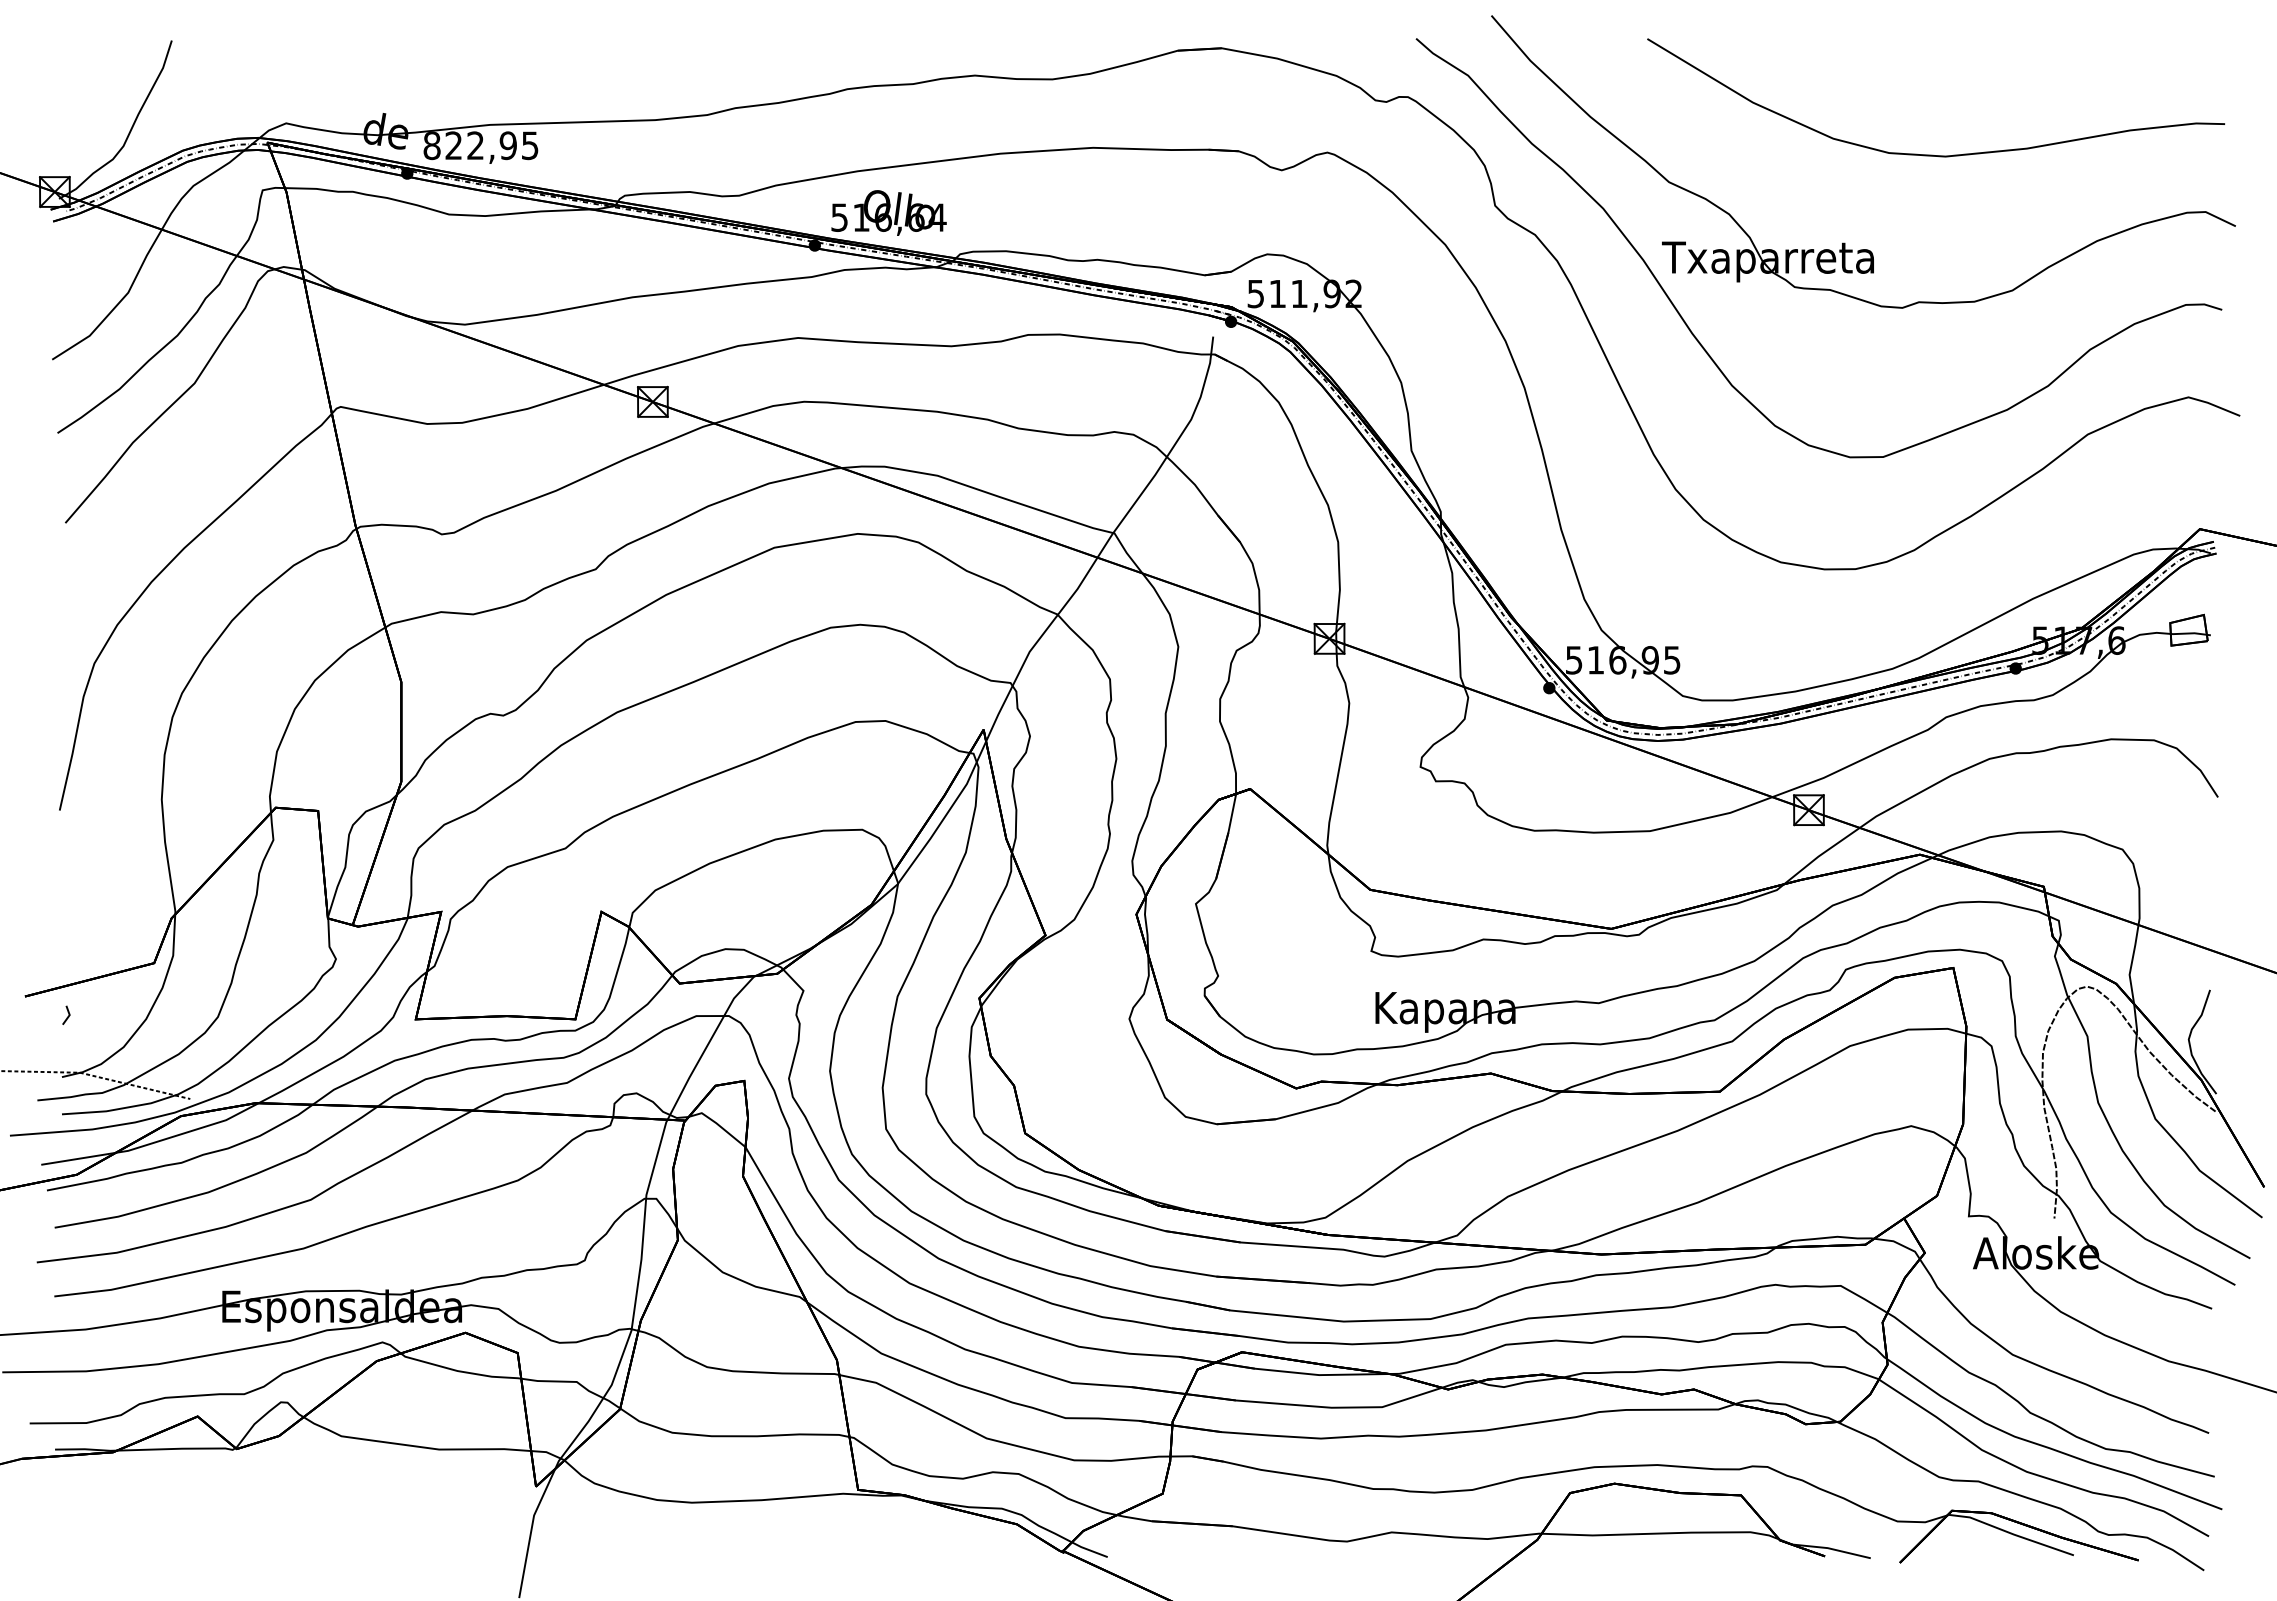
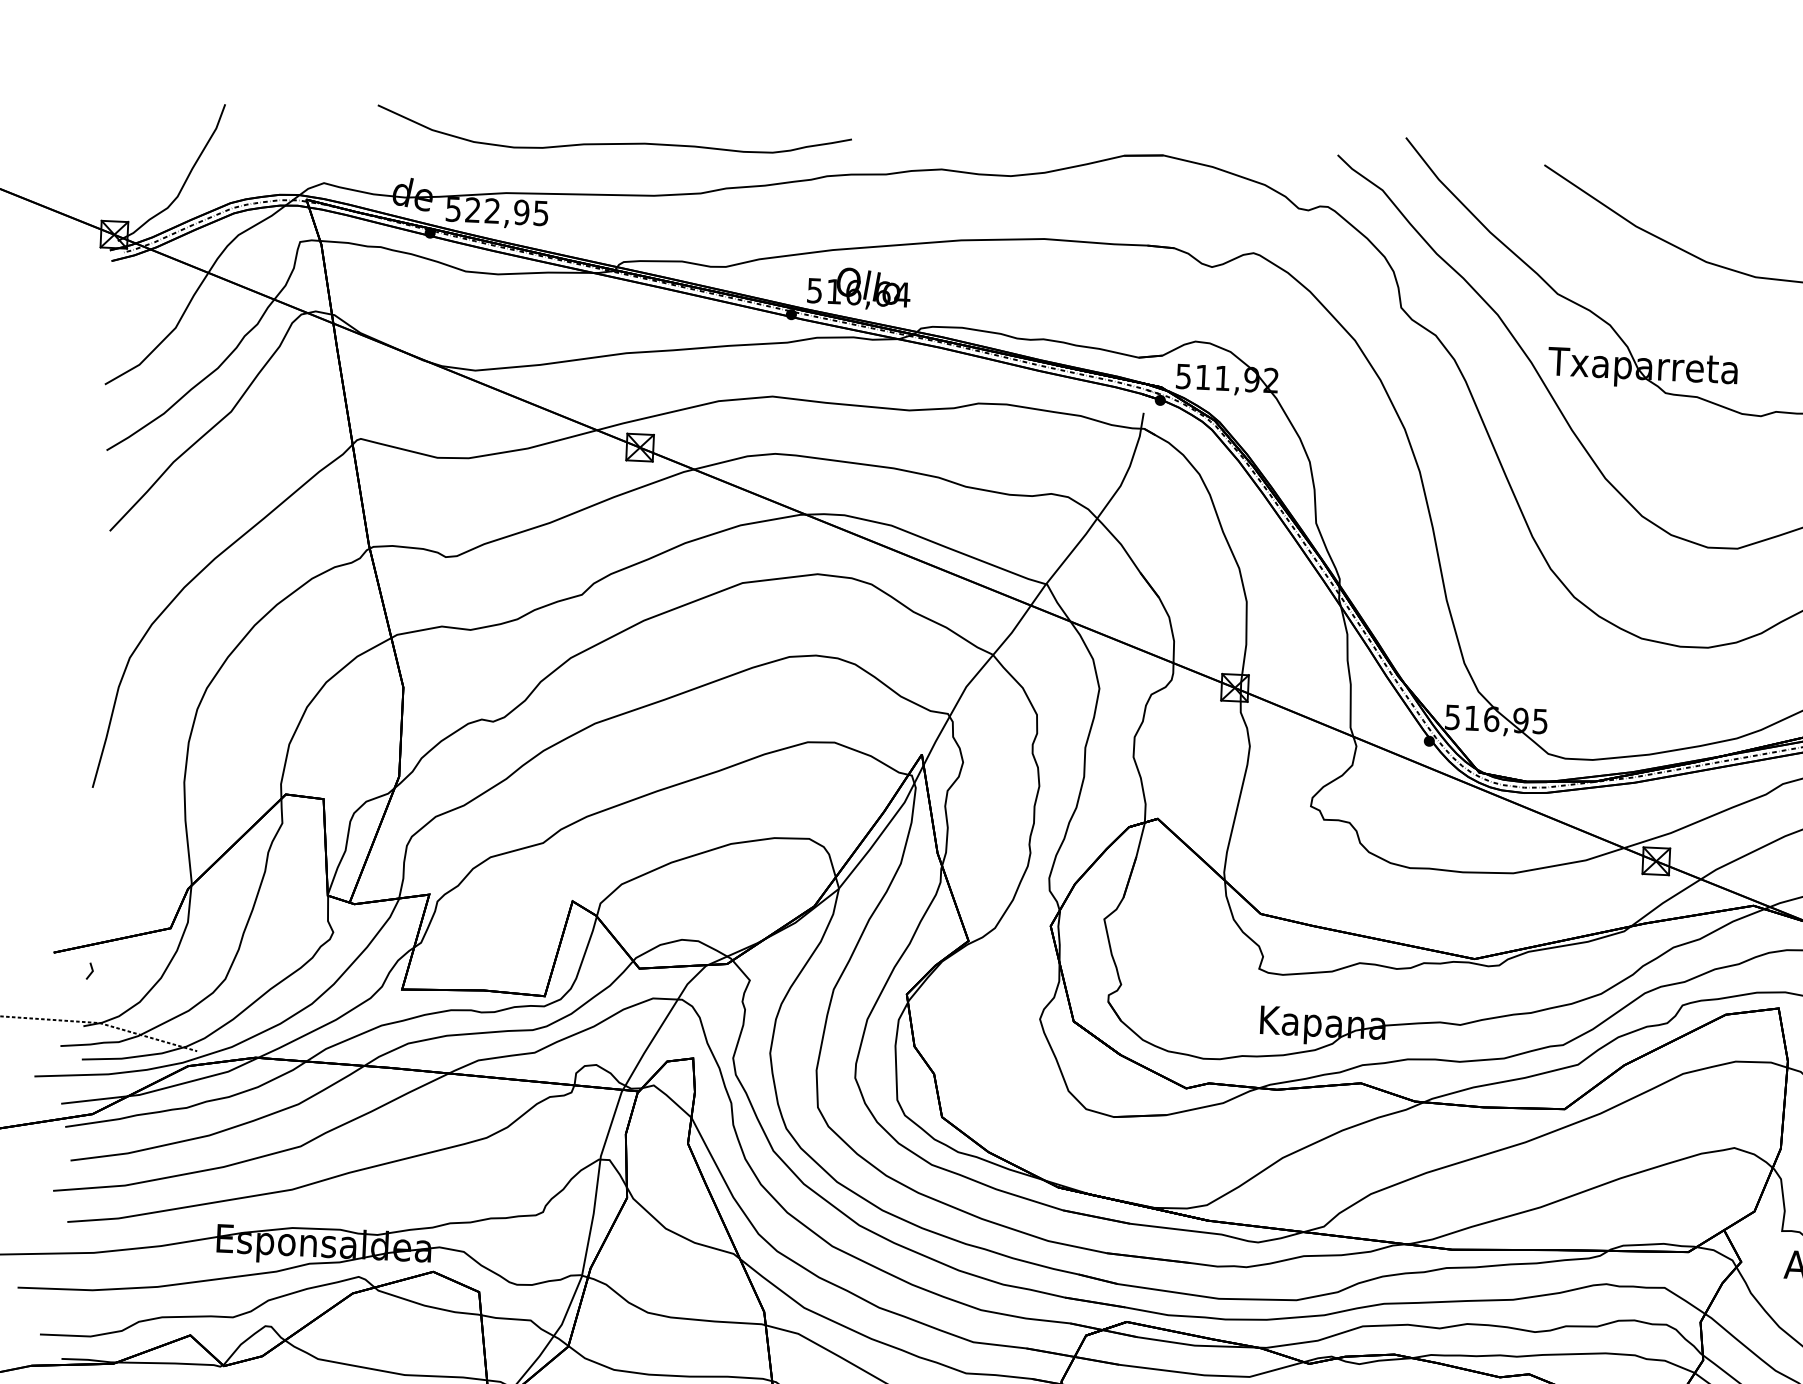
curve: (607, 63) -> (613, 143), added
text: (431, 145) -> (452, 209), 822,95 -> 522,95

